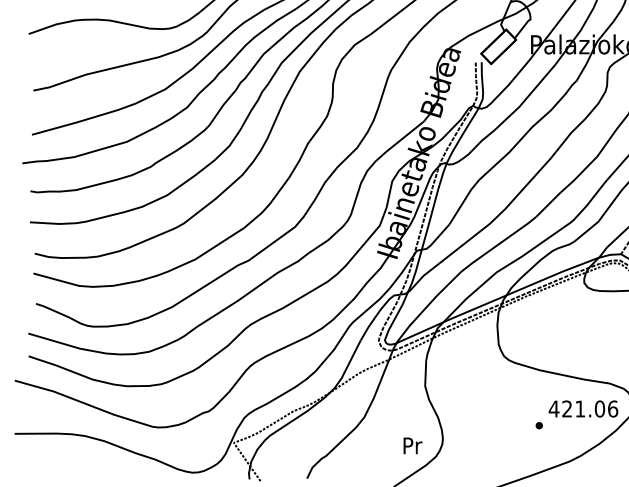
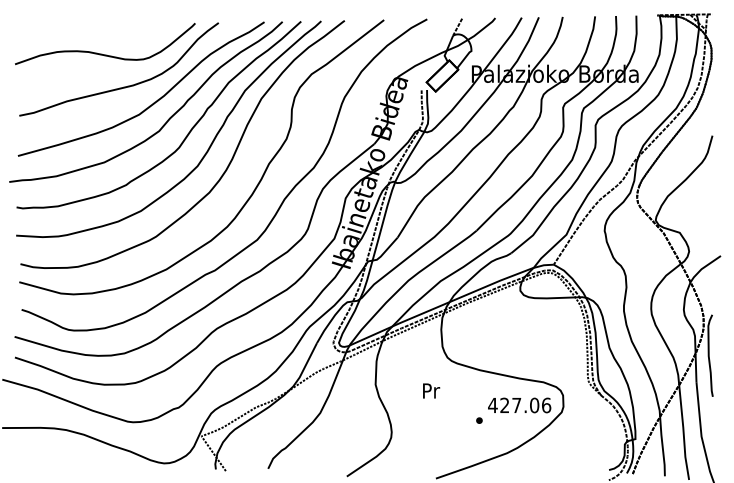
text: (580, 409) -> (516, 405), 421.06 -> 427.06
text: (412, 445) -> (431, 390), moved

